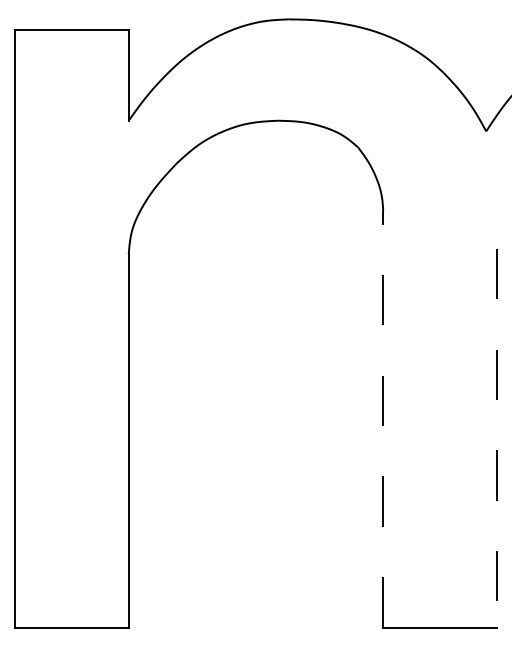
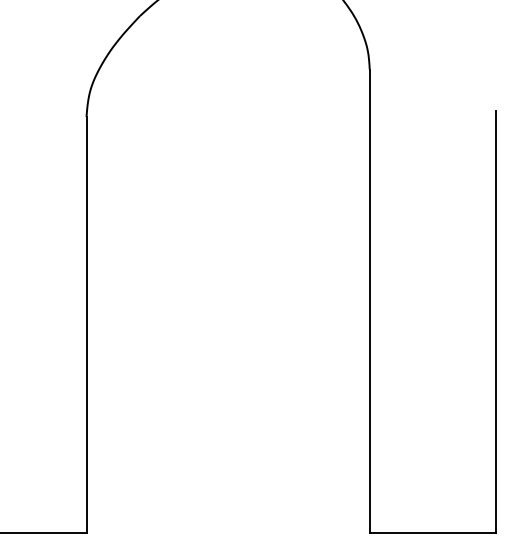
line: (383, 419) -> (370, 301), dashed -> solid
line: (496, 438) -> (495, 322), dashed -> solid

